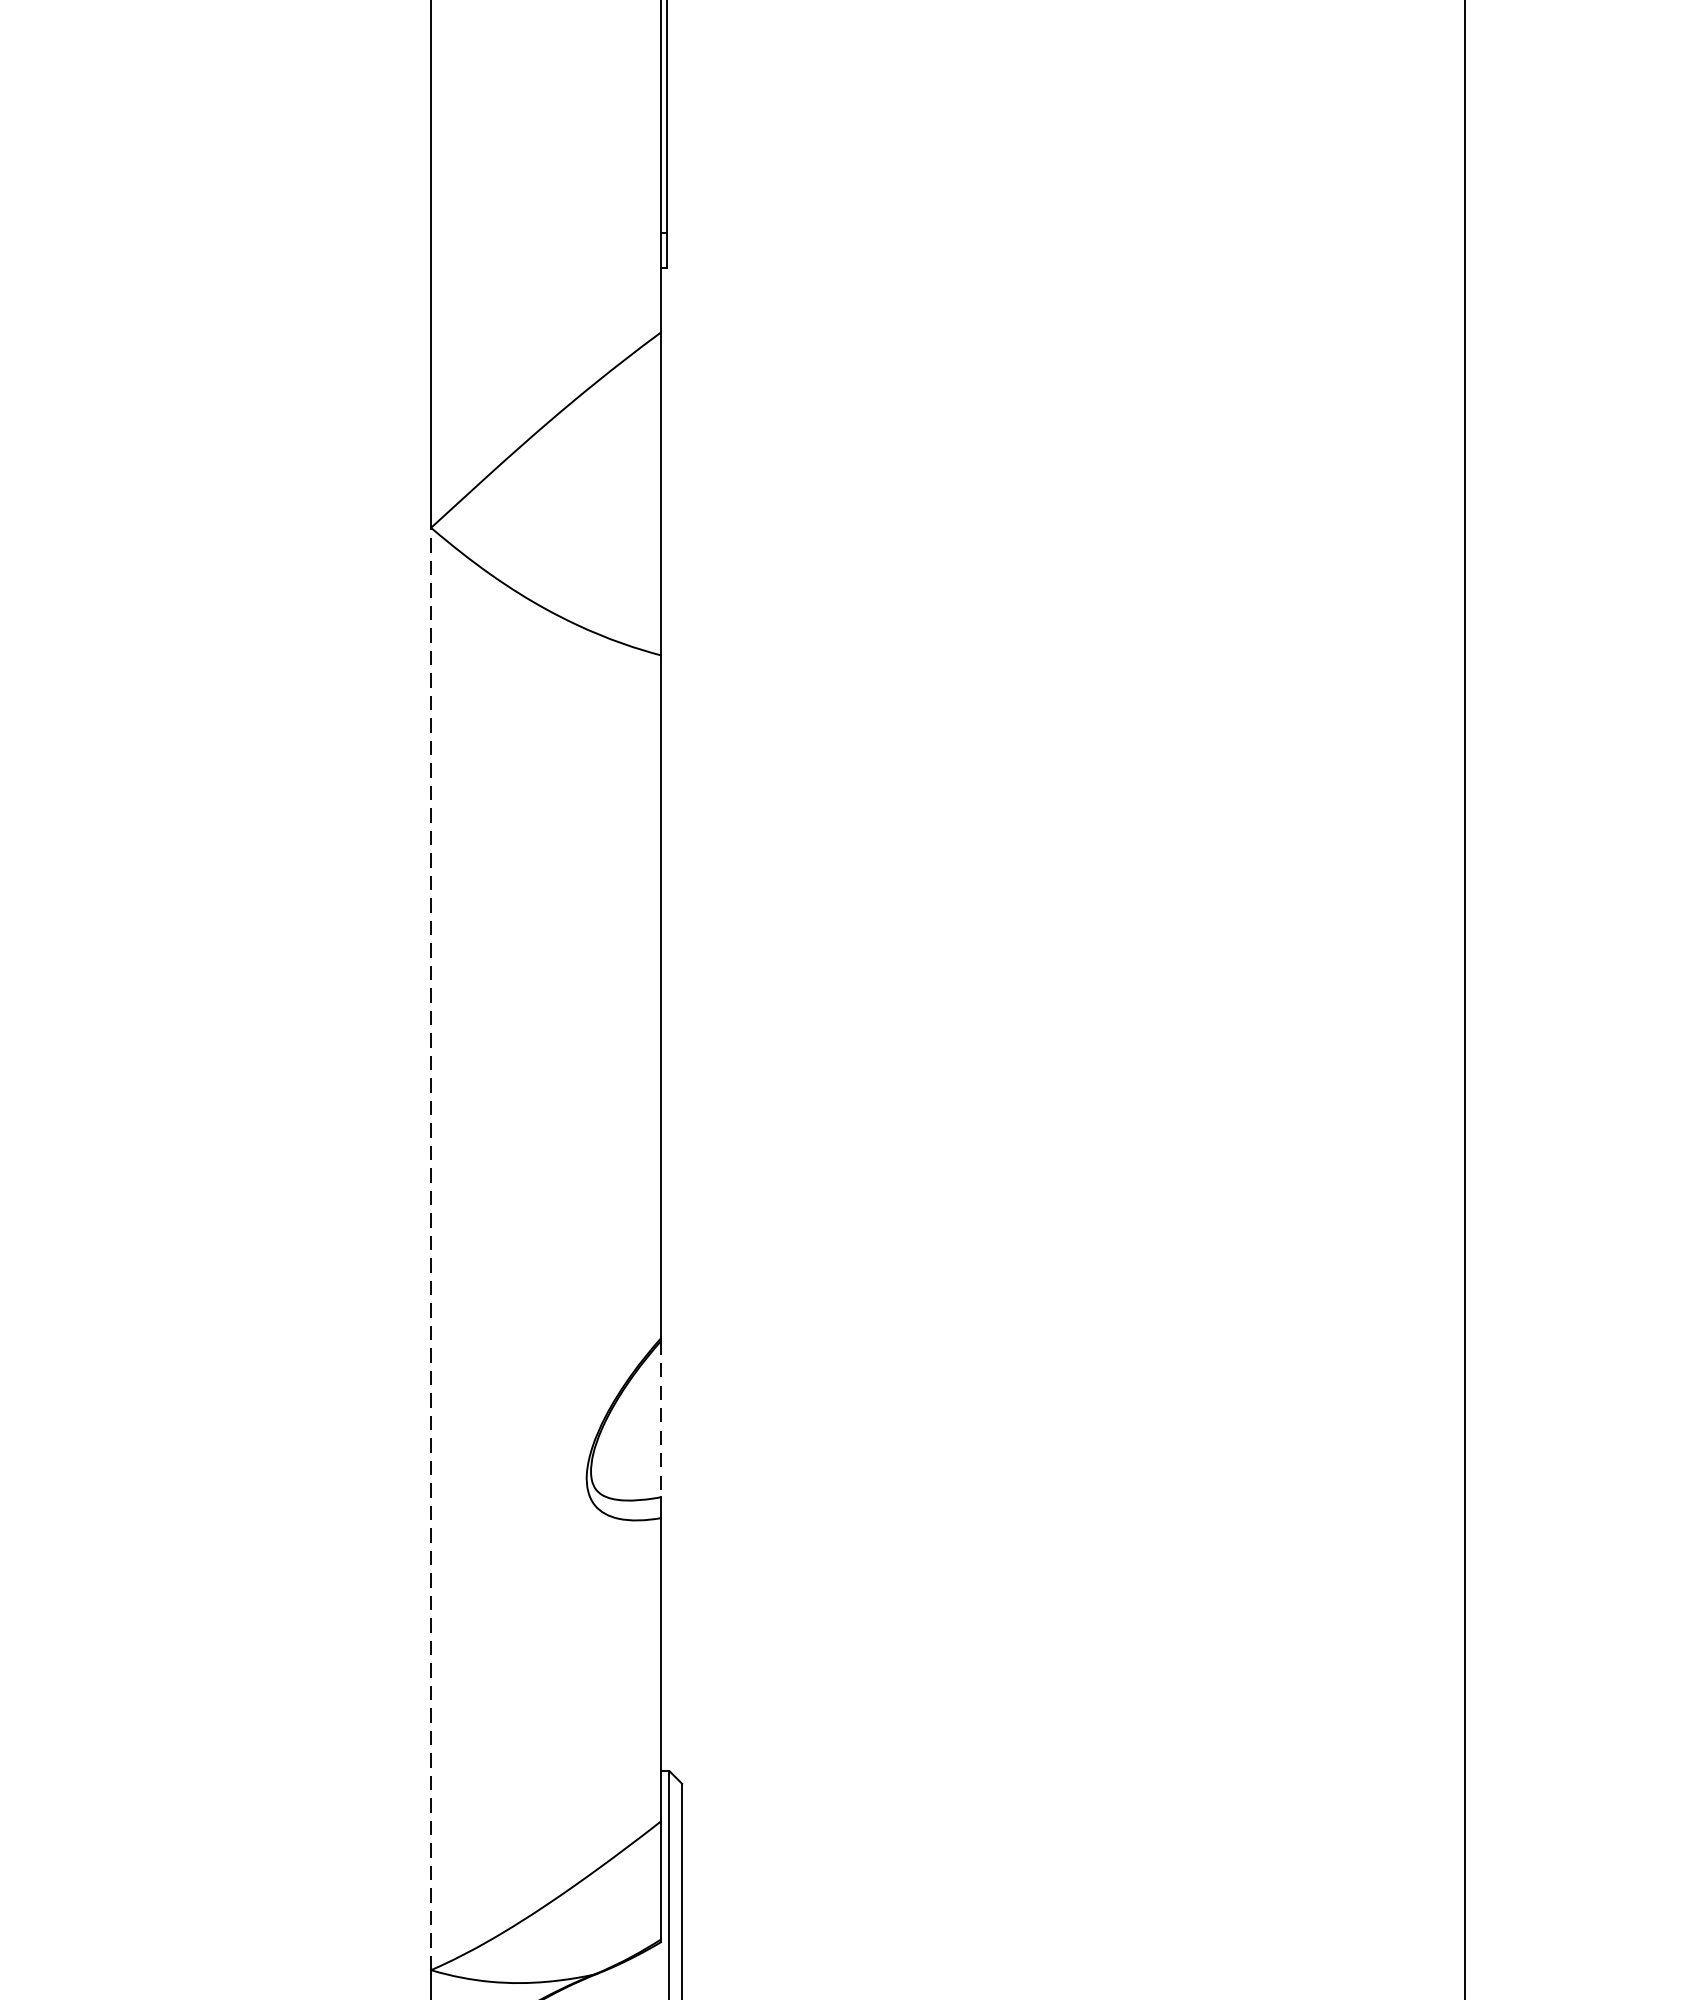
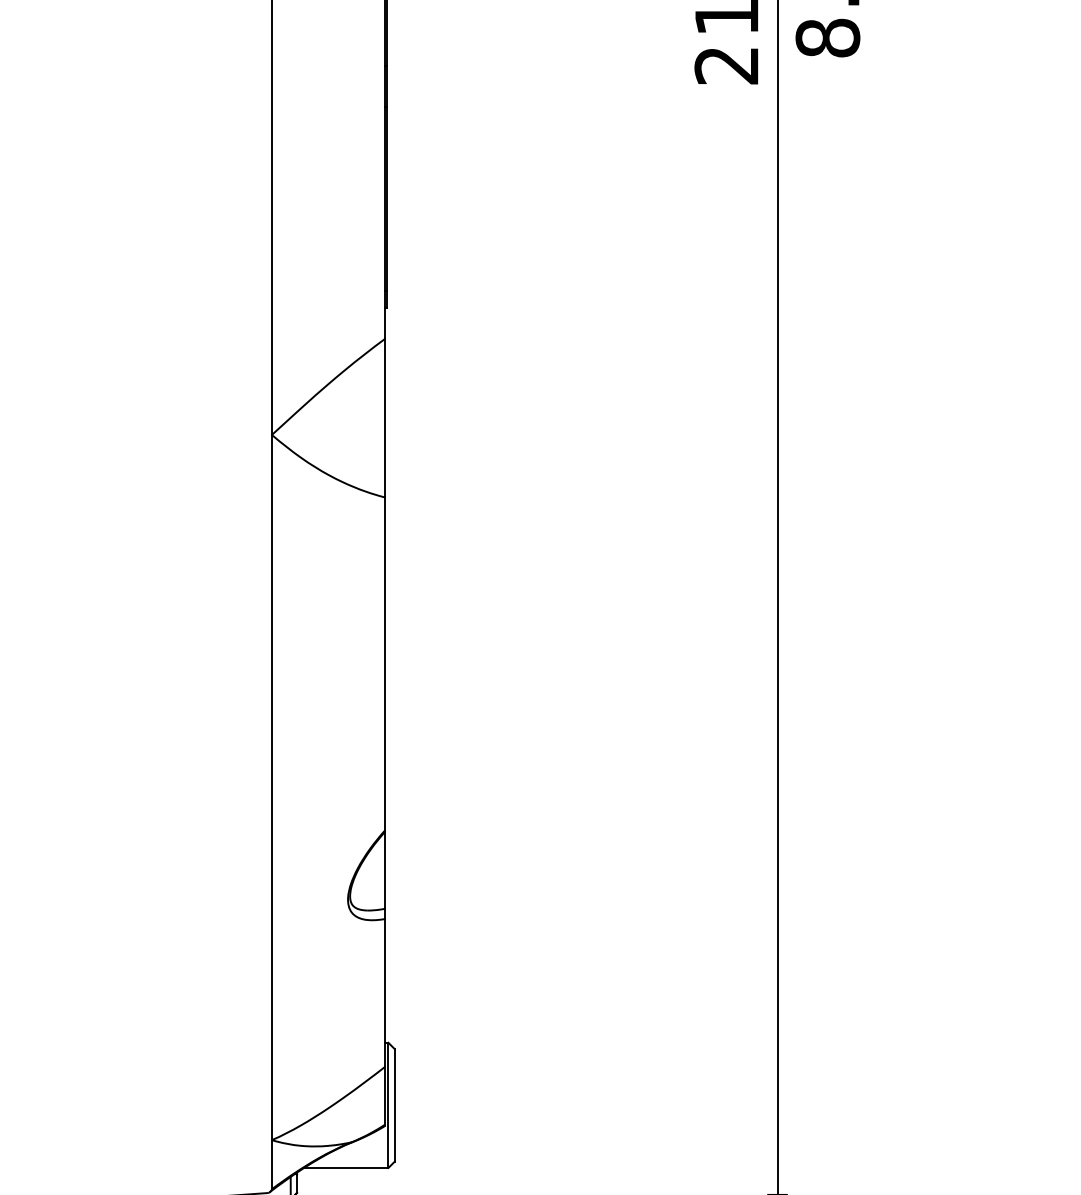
line: (430, 1248) -> (271, 787), dashed -> solid
line: (661, 1420) -> (384, 871), dashed -> solid

